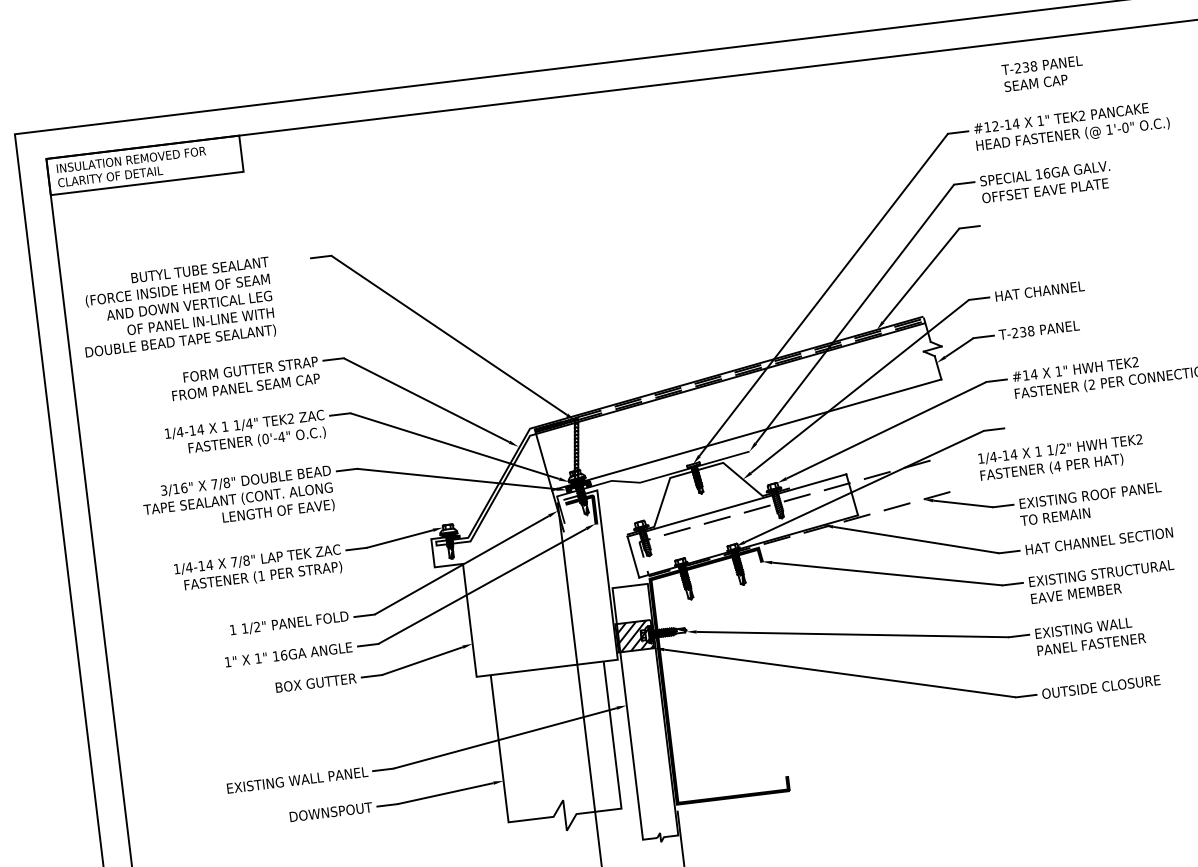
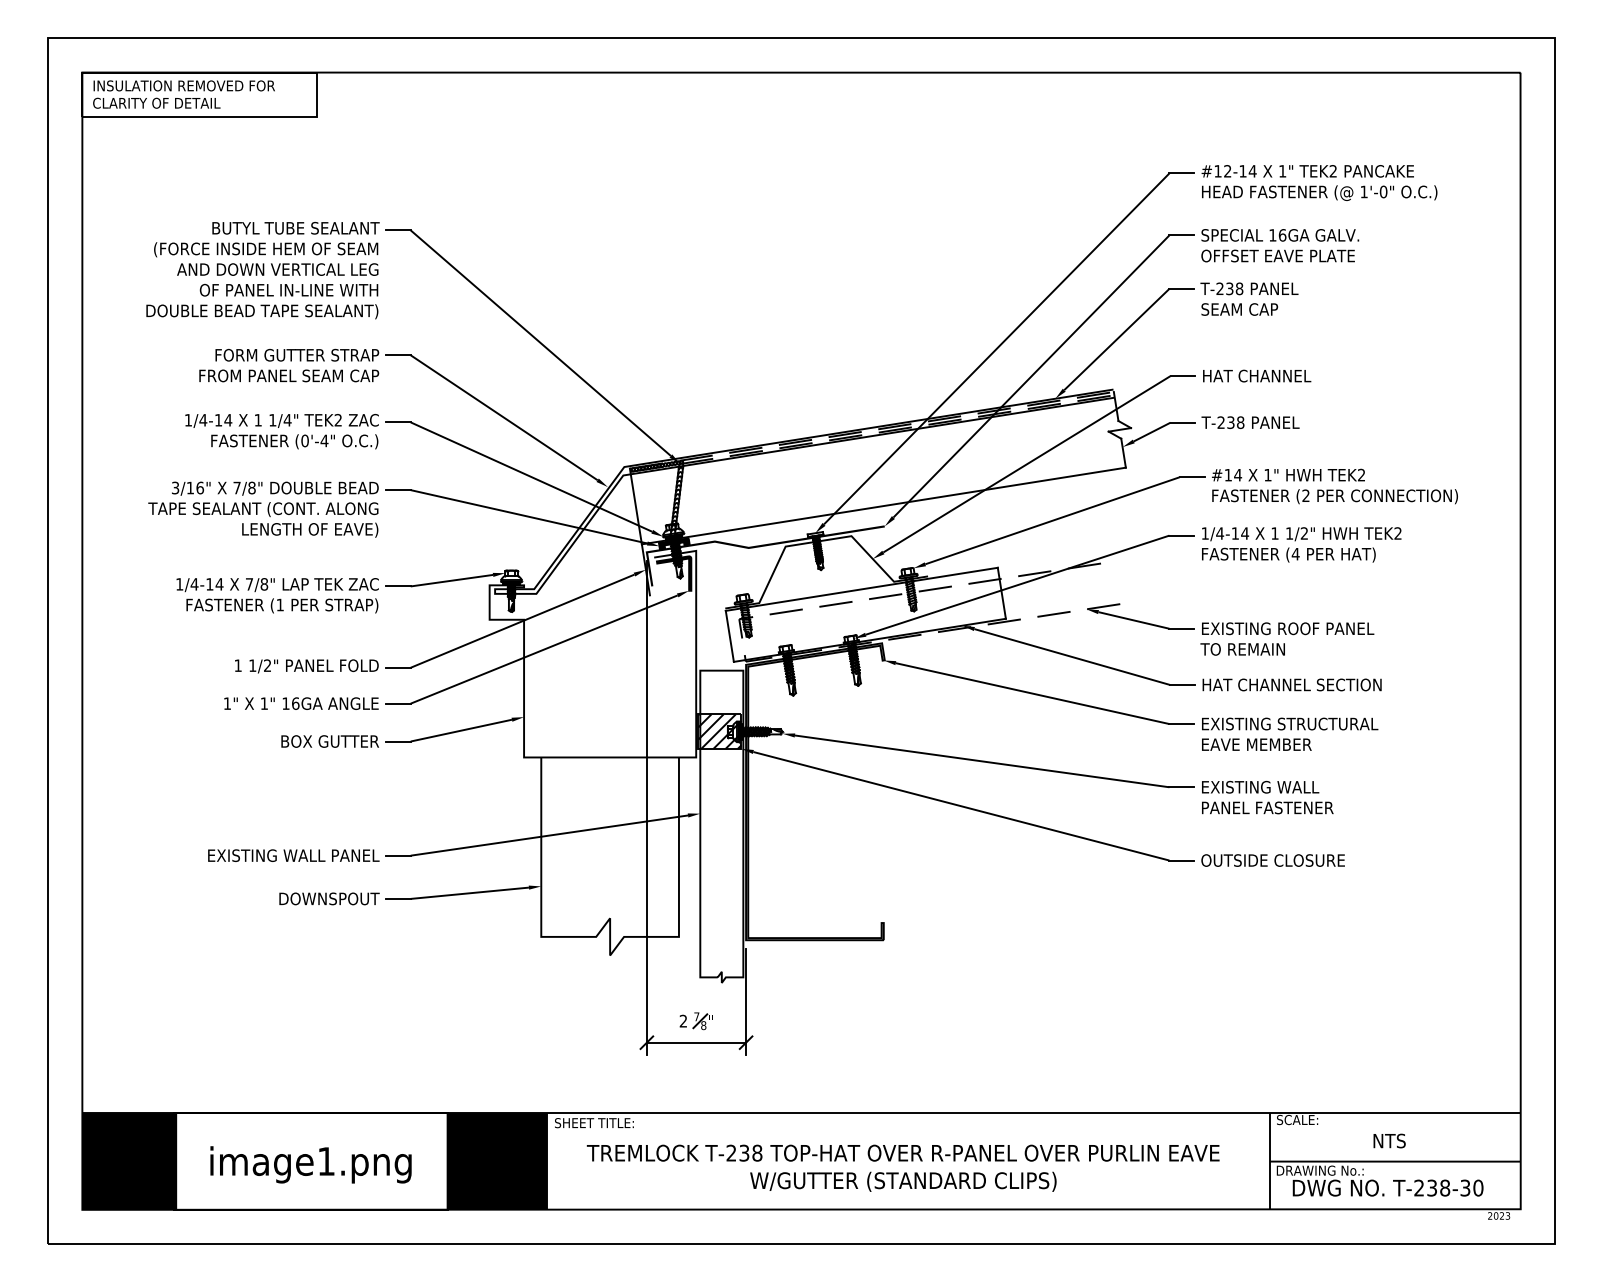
text: (1043, 73) -> (1249, 298), moved
text: (176, 307) -> (262, 270), moved
text: (1061, 458) -> (1301, 544), moved

